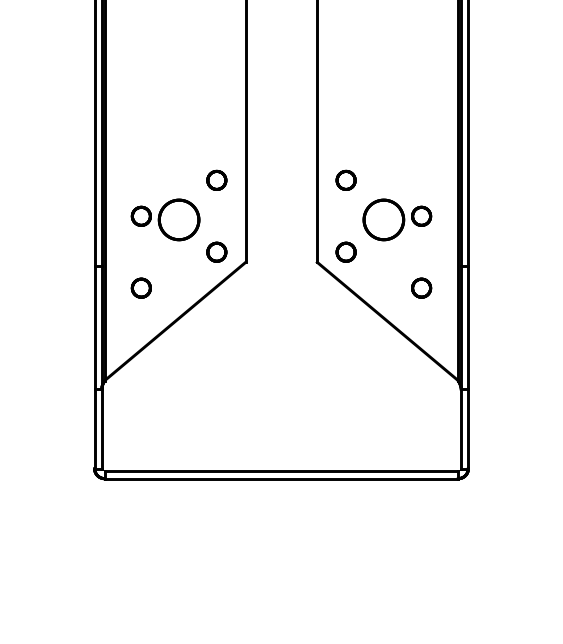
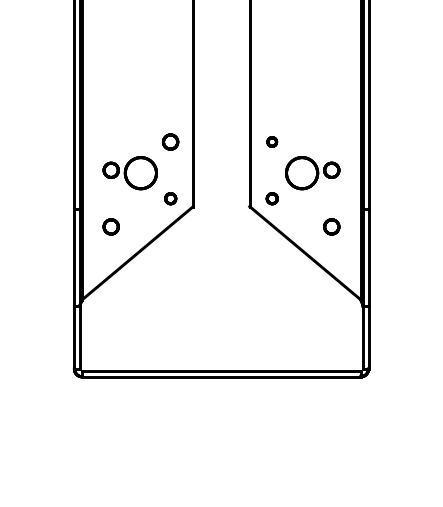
part: (345, 179) -> (271, 141), size x0.6
part: (216, 252) -> (170, 198), size x0.7
part: (345, 252) -> (271, 198), size x0.7

